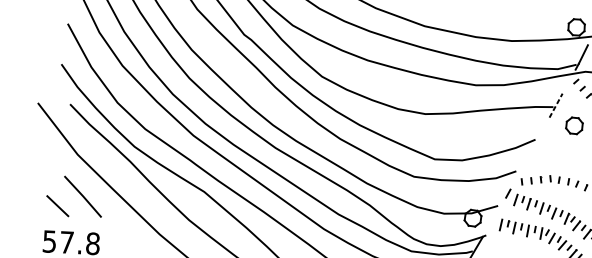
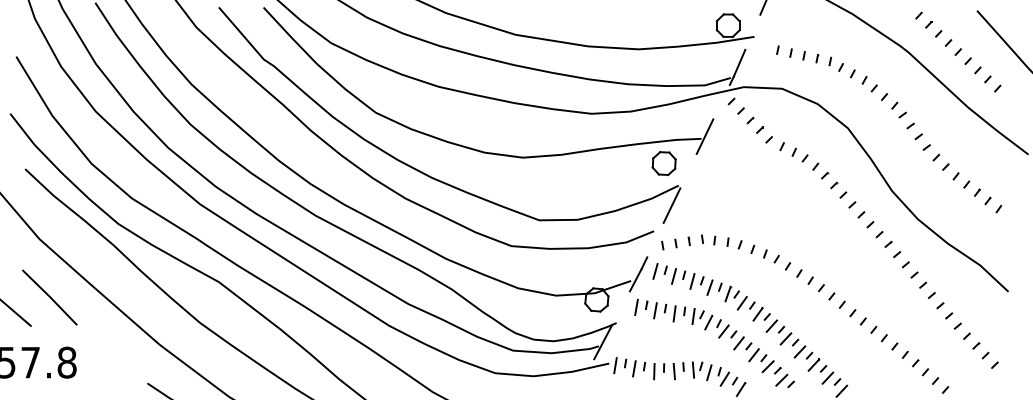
line: (556, 105) -> (705, 136), dashed -> solid
part: (573, 125) -> (663, 163), moved
line: (529, 153) -> (671, 205), added
line: (501, 205) -> (635, 279), added

